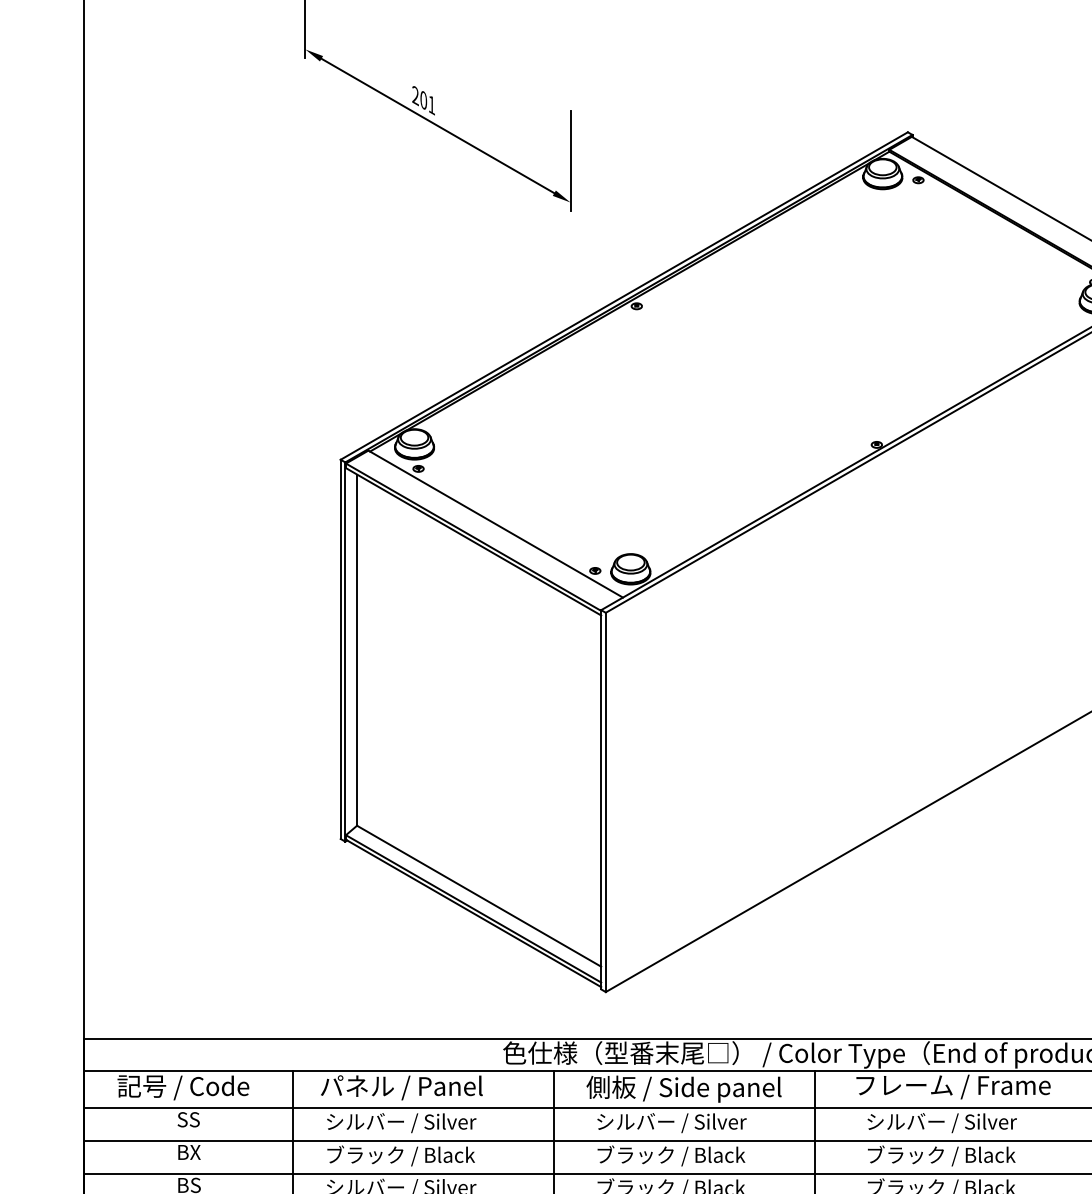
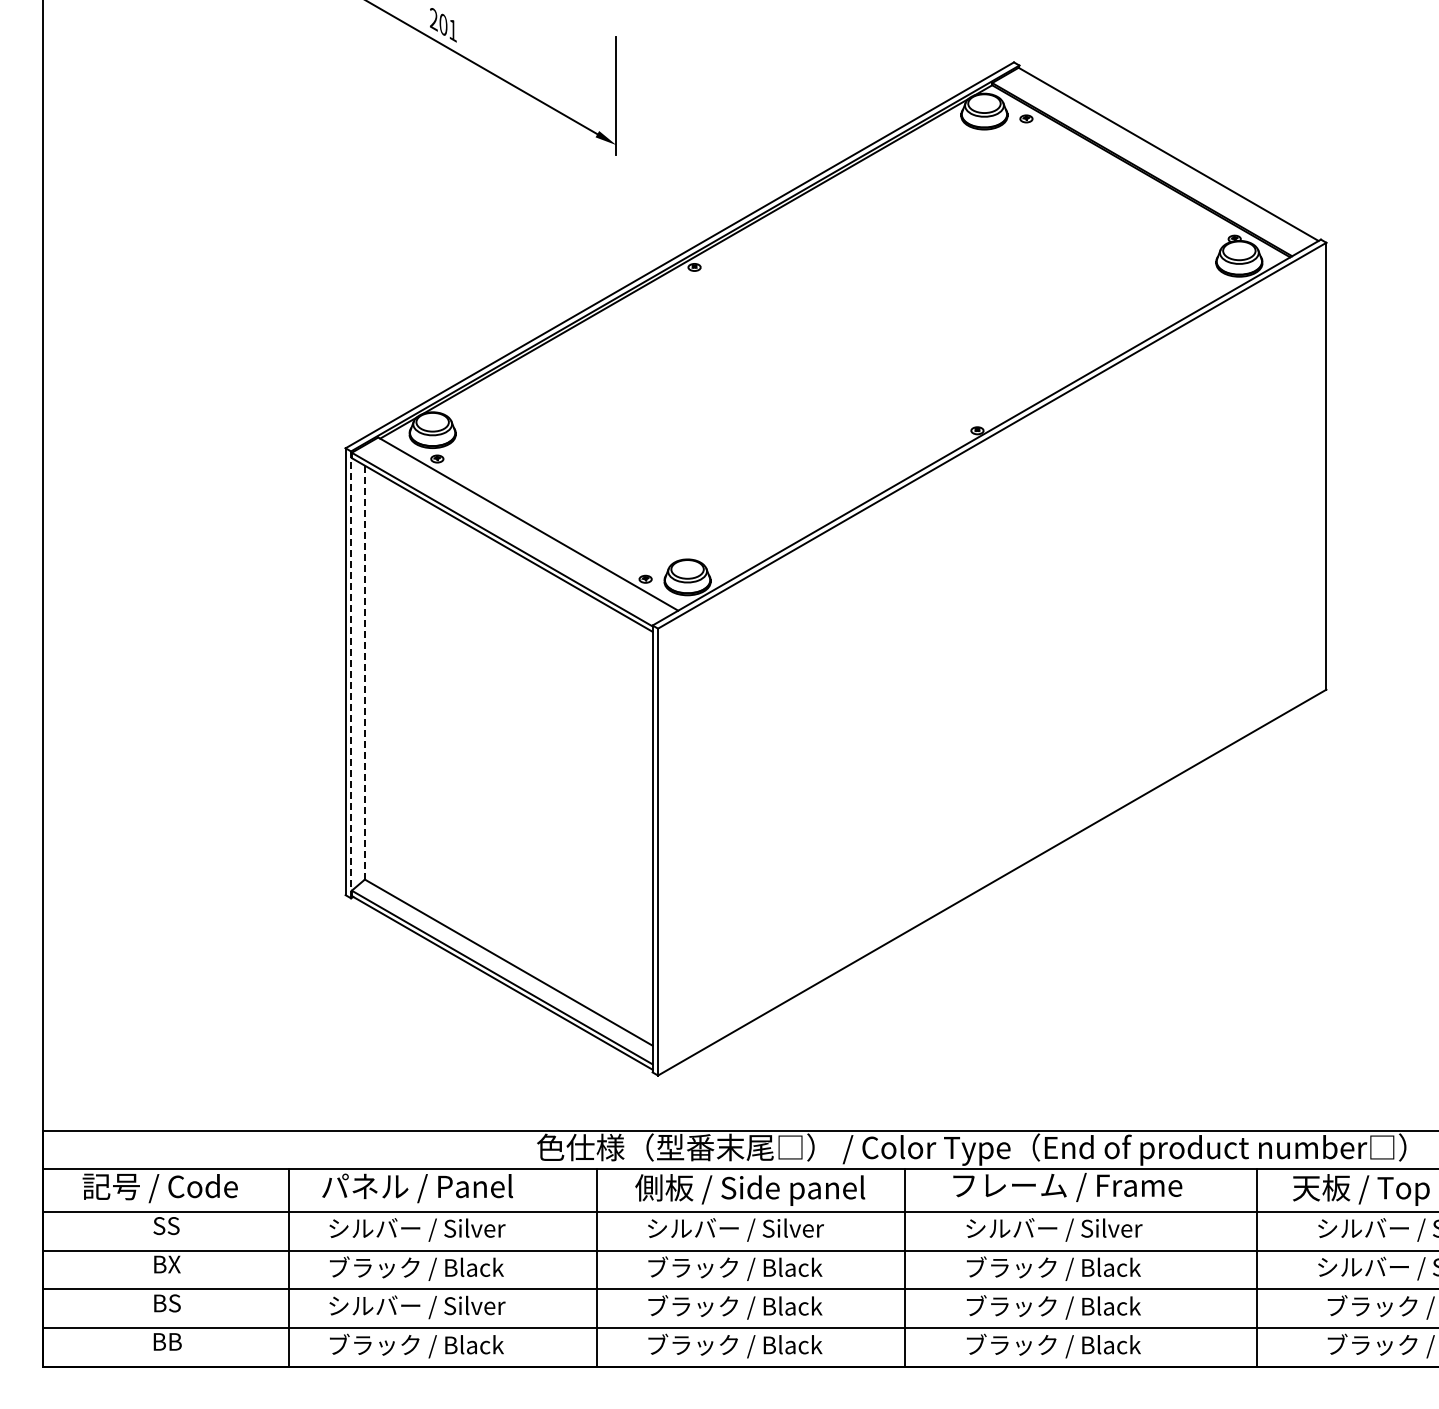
line: (356, 650) -> (364, 672), solid -> dashed
line: (345, 651) -> (351, 674), solid -> dashed

